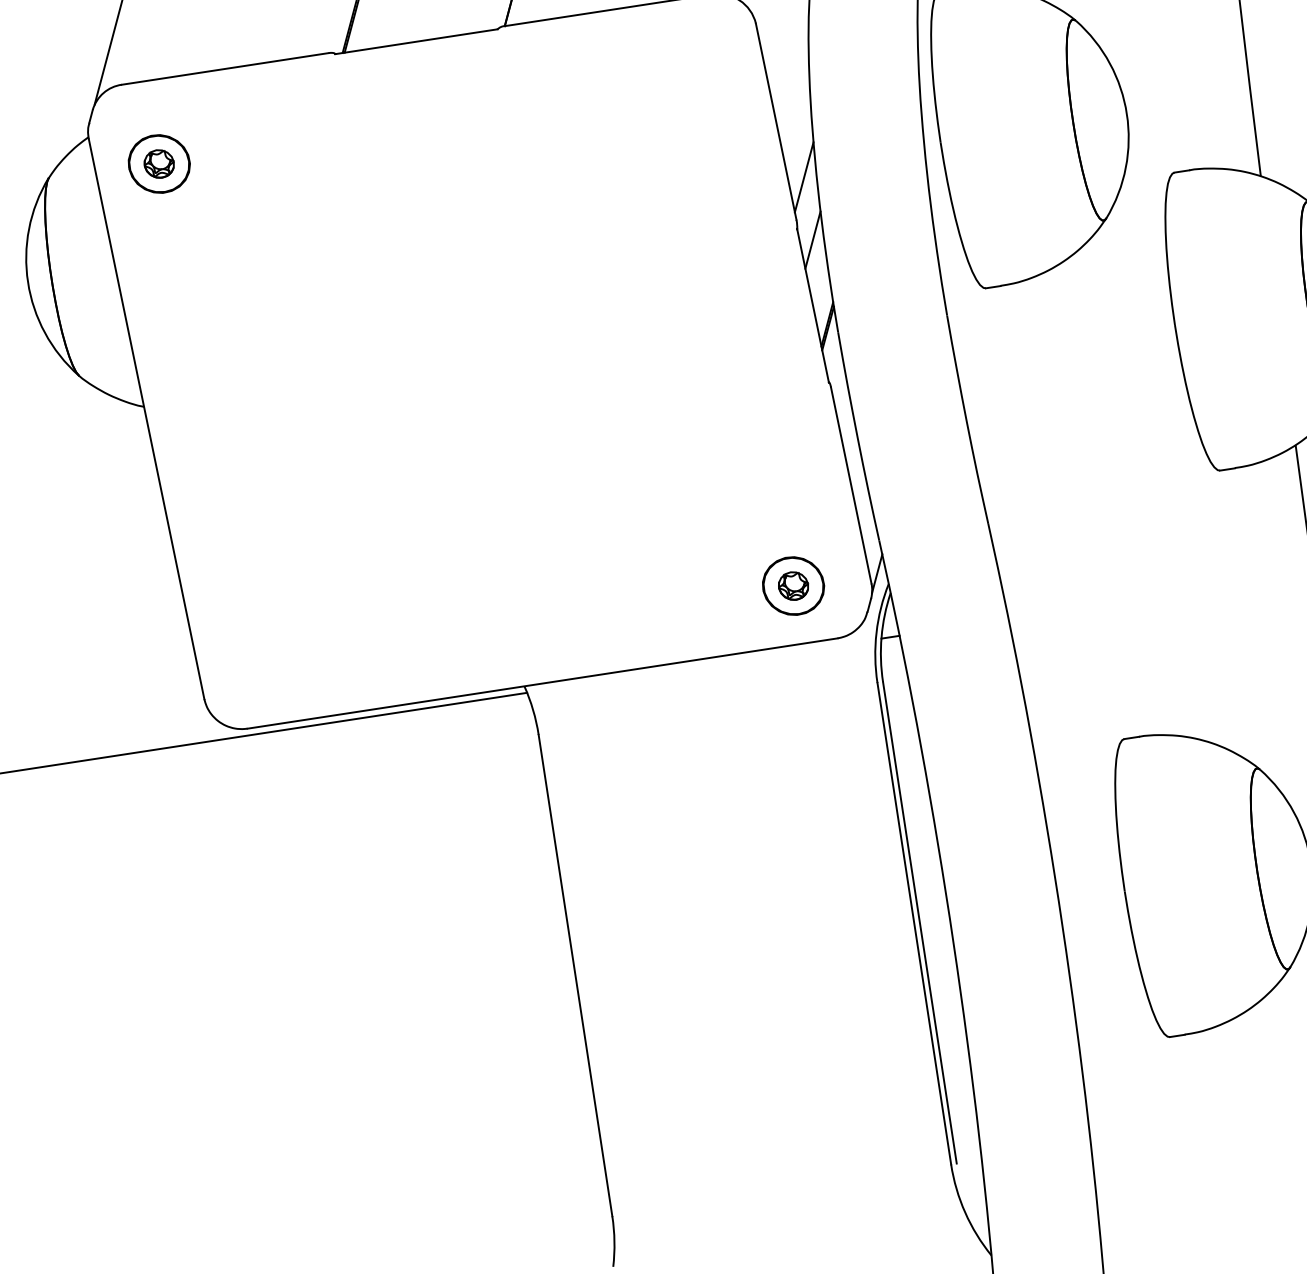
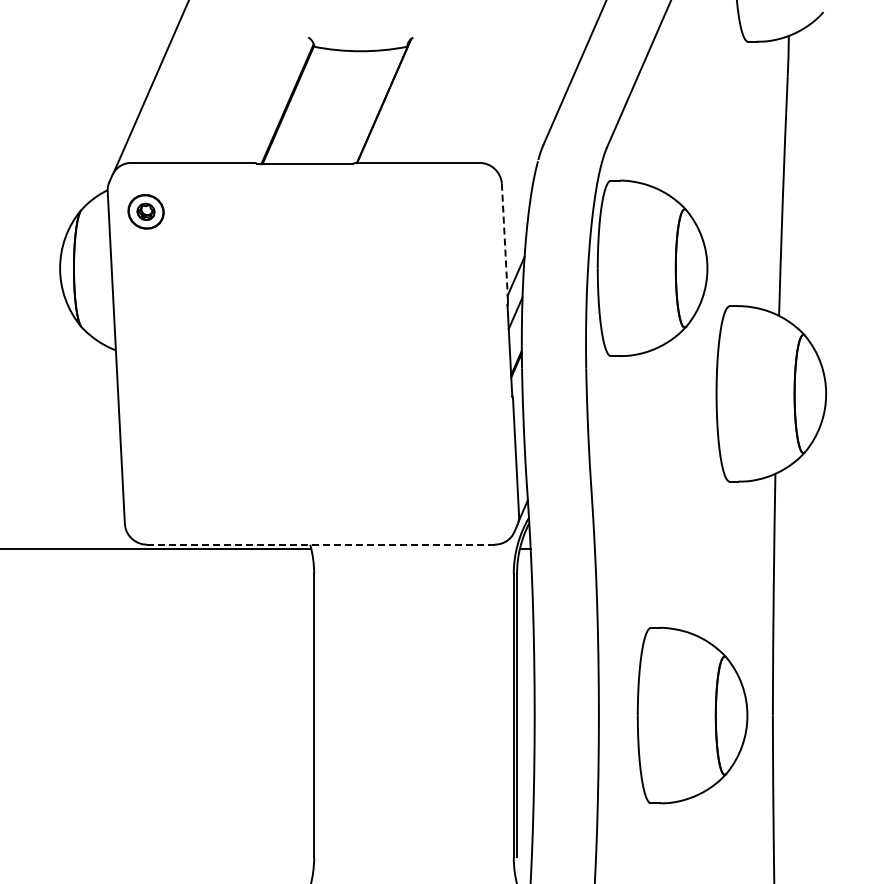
line: (775, 122) -> (504, 242), solid -> dashed
part: (792, 585) -> (473, 510), removed
line: (541, 683) -> (320, 544), solid -> dashed

